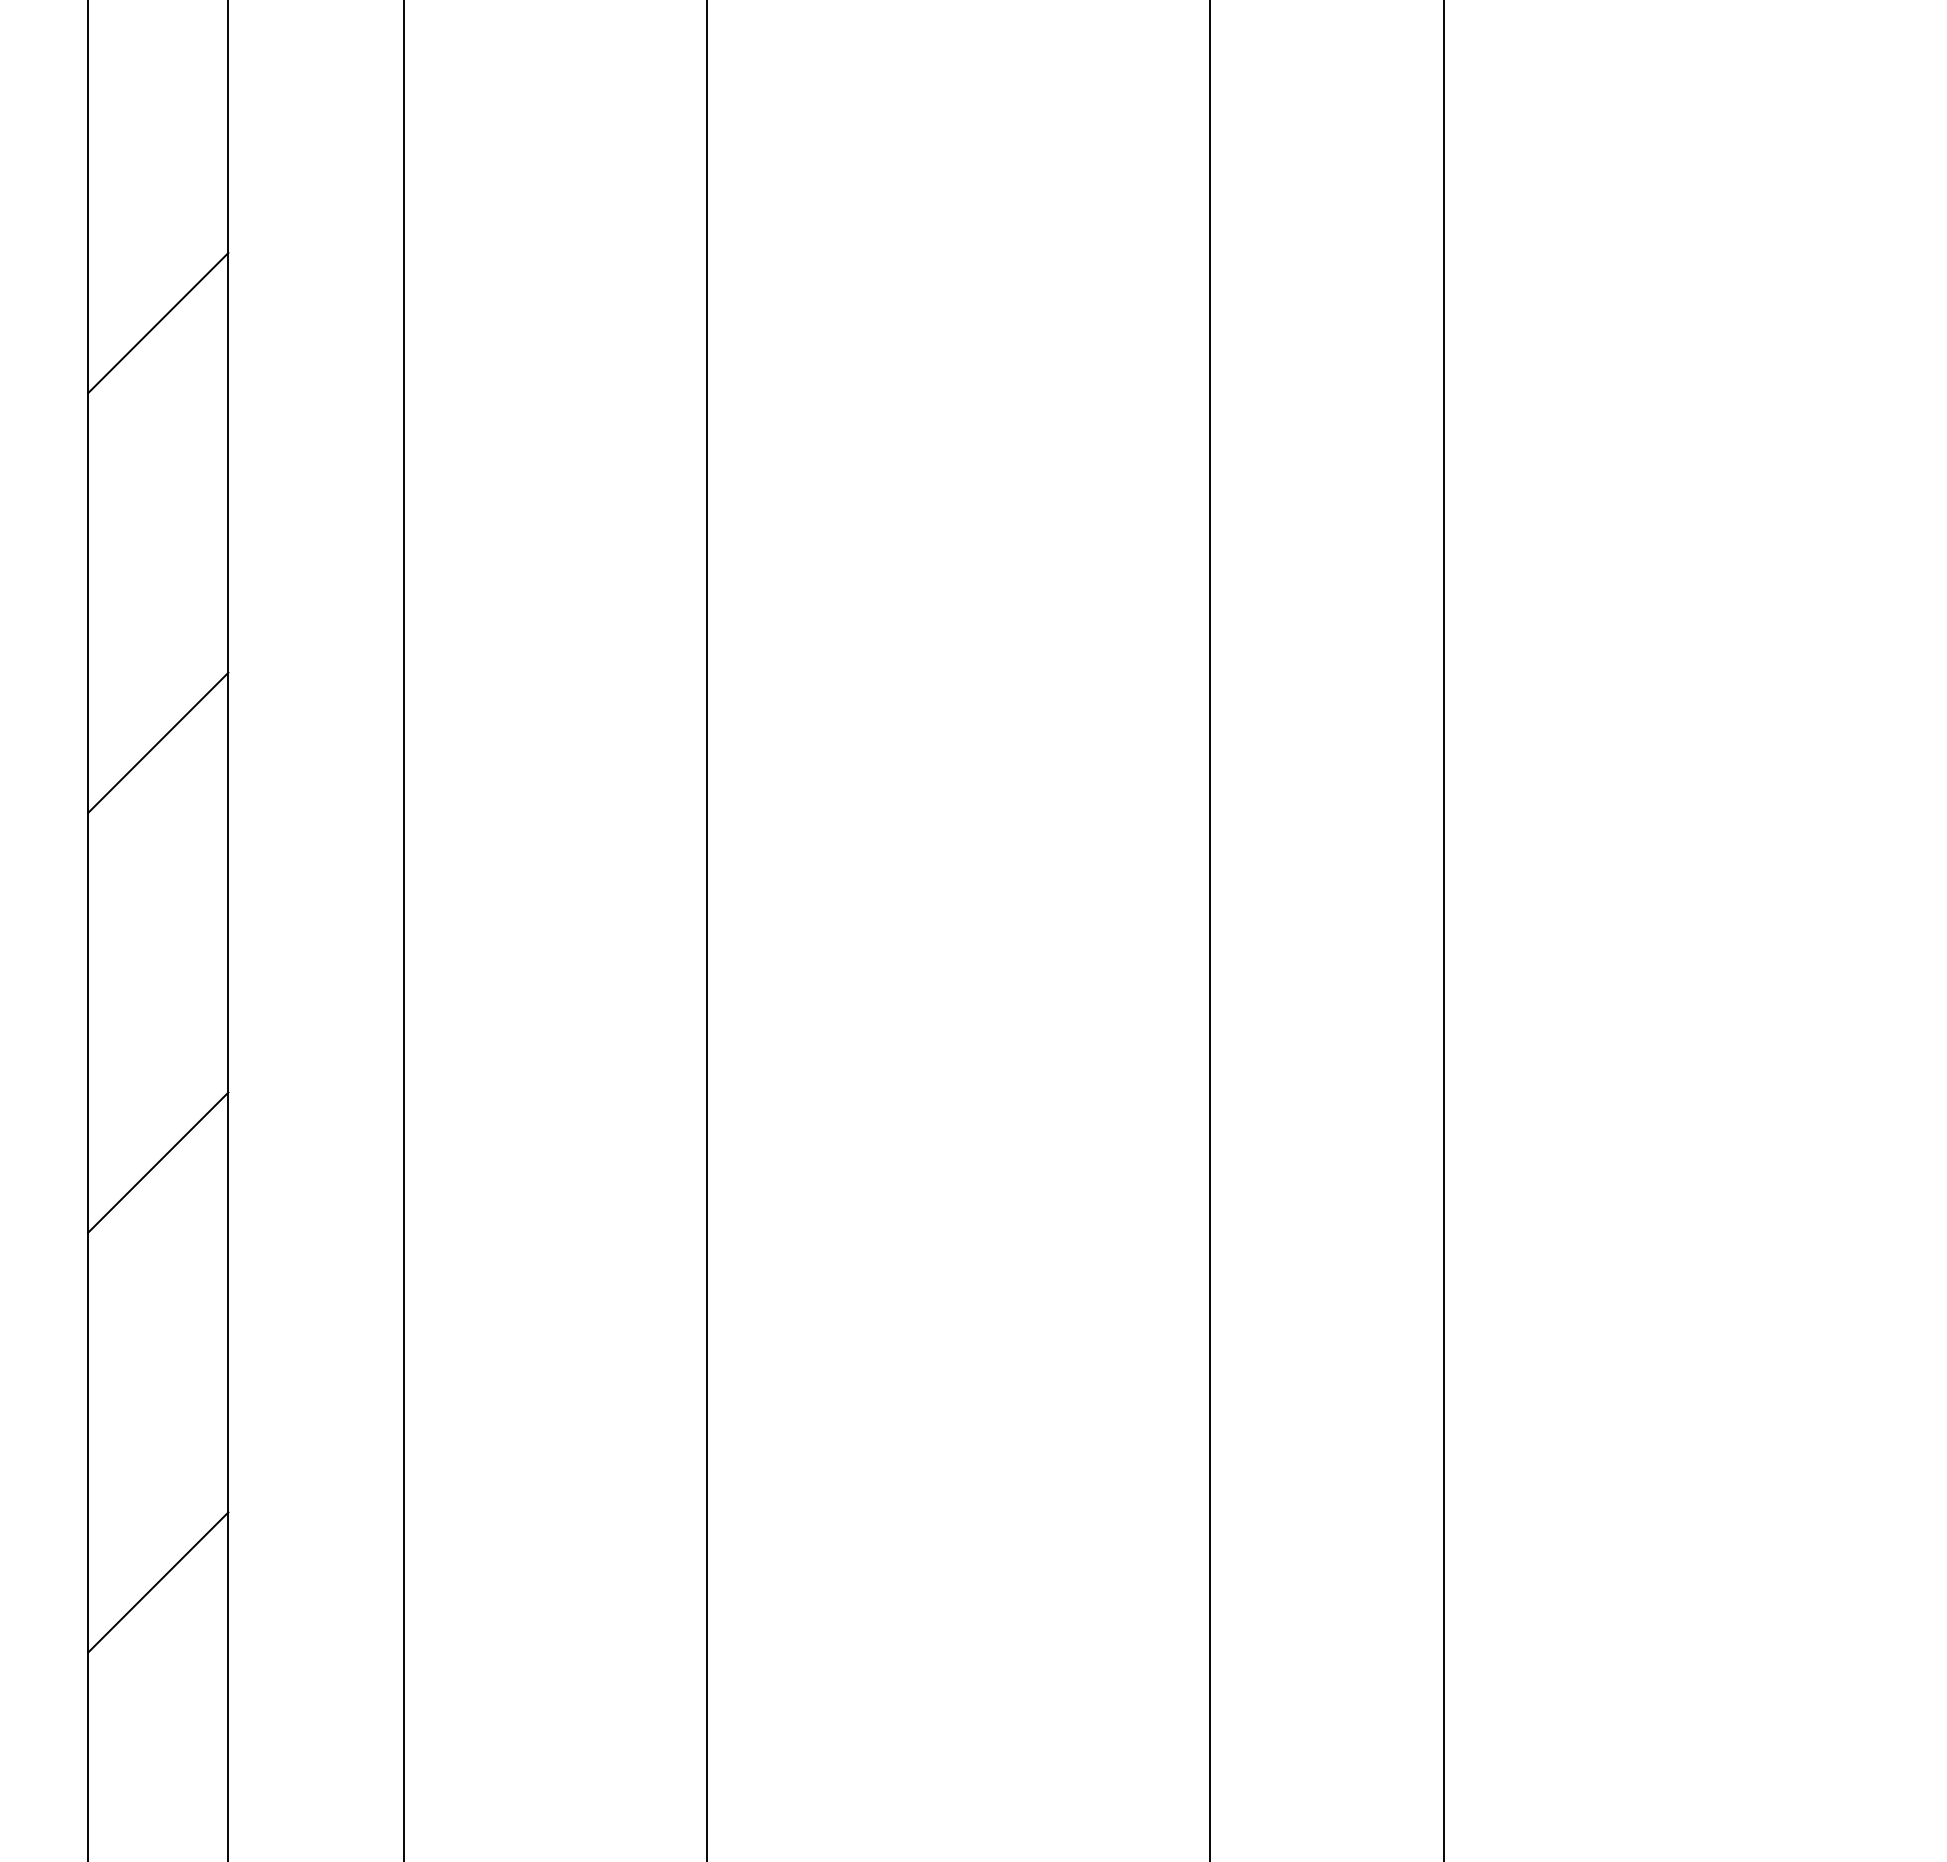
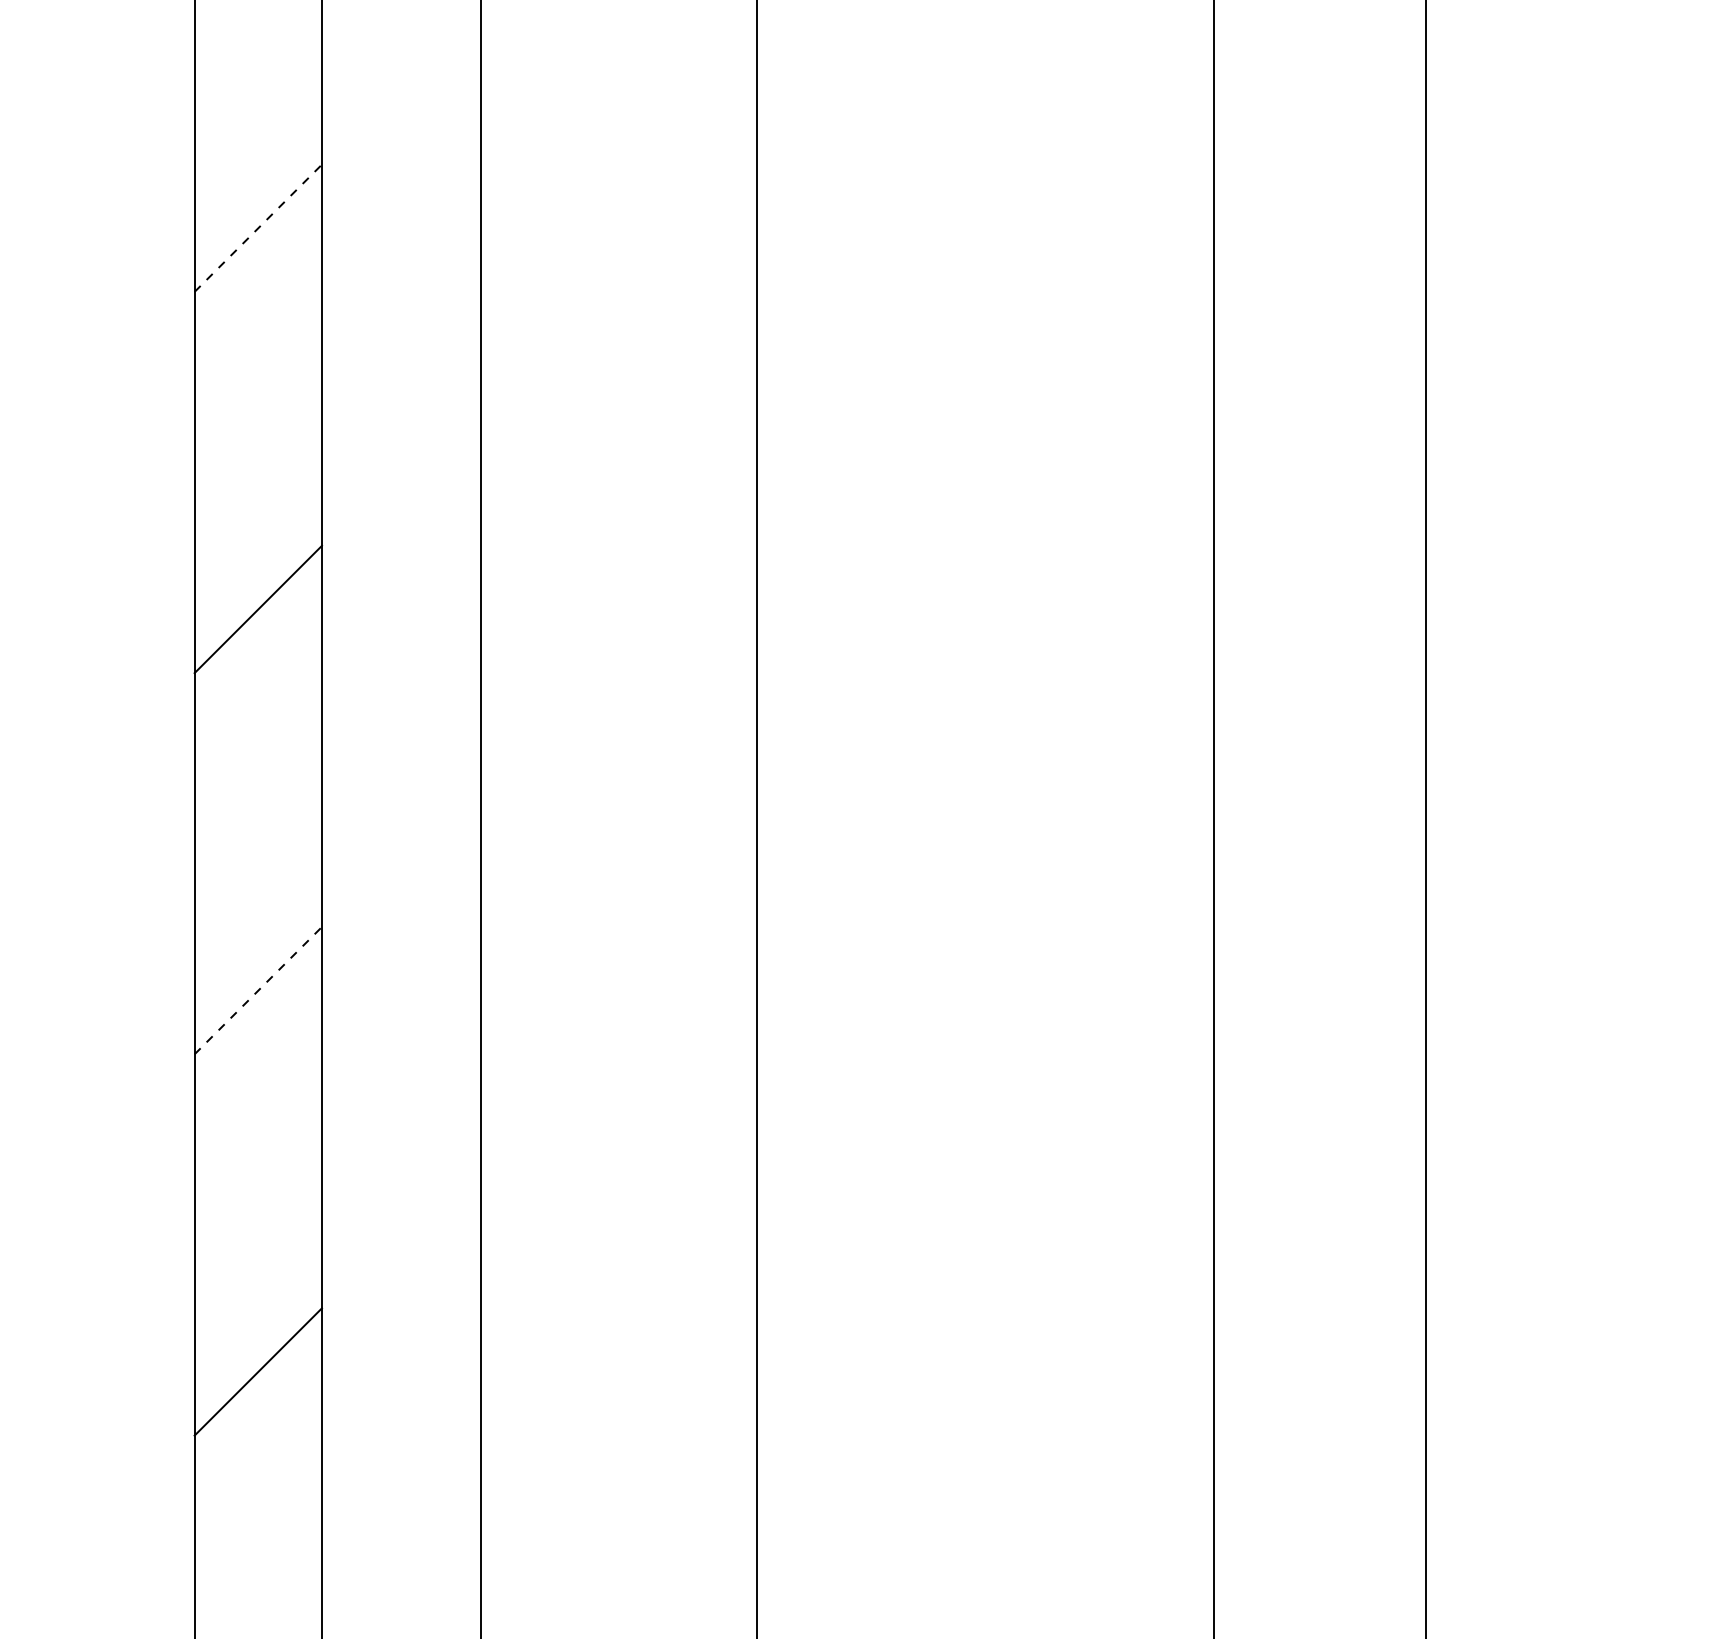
line: (158, 322) -> (258, 227), solid -> dashed
line: (158, 1162) -> (258, 990), solid -> dashed

